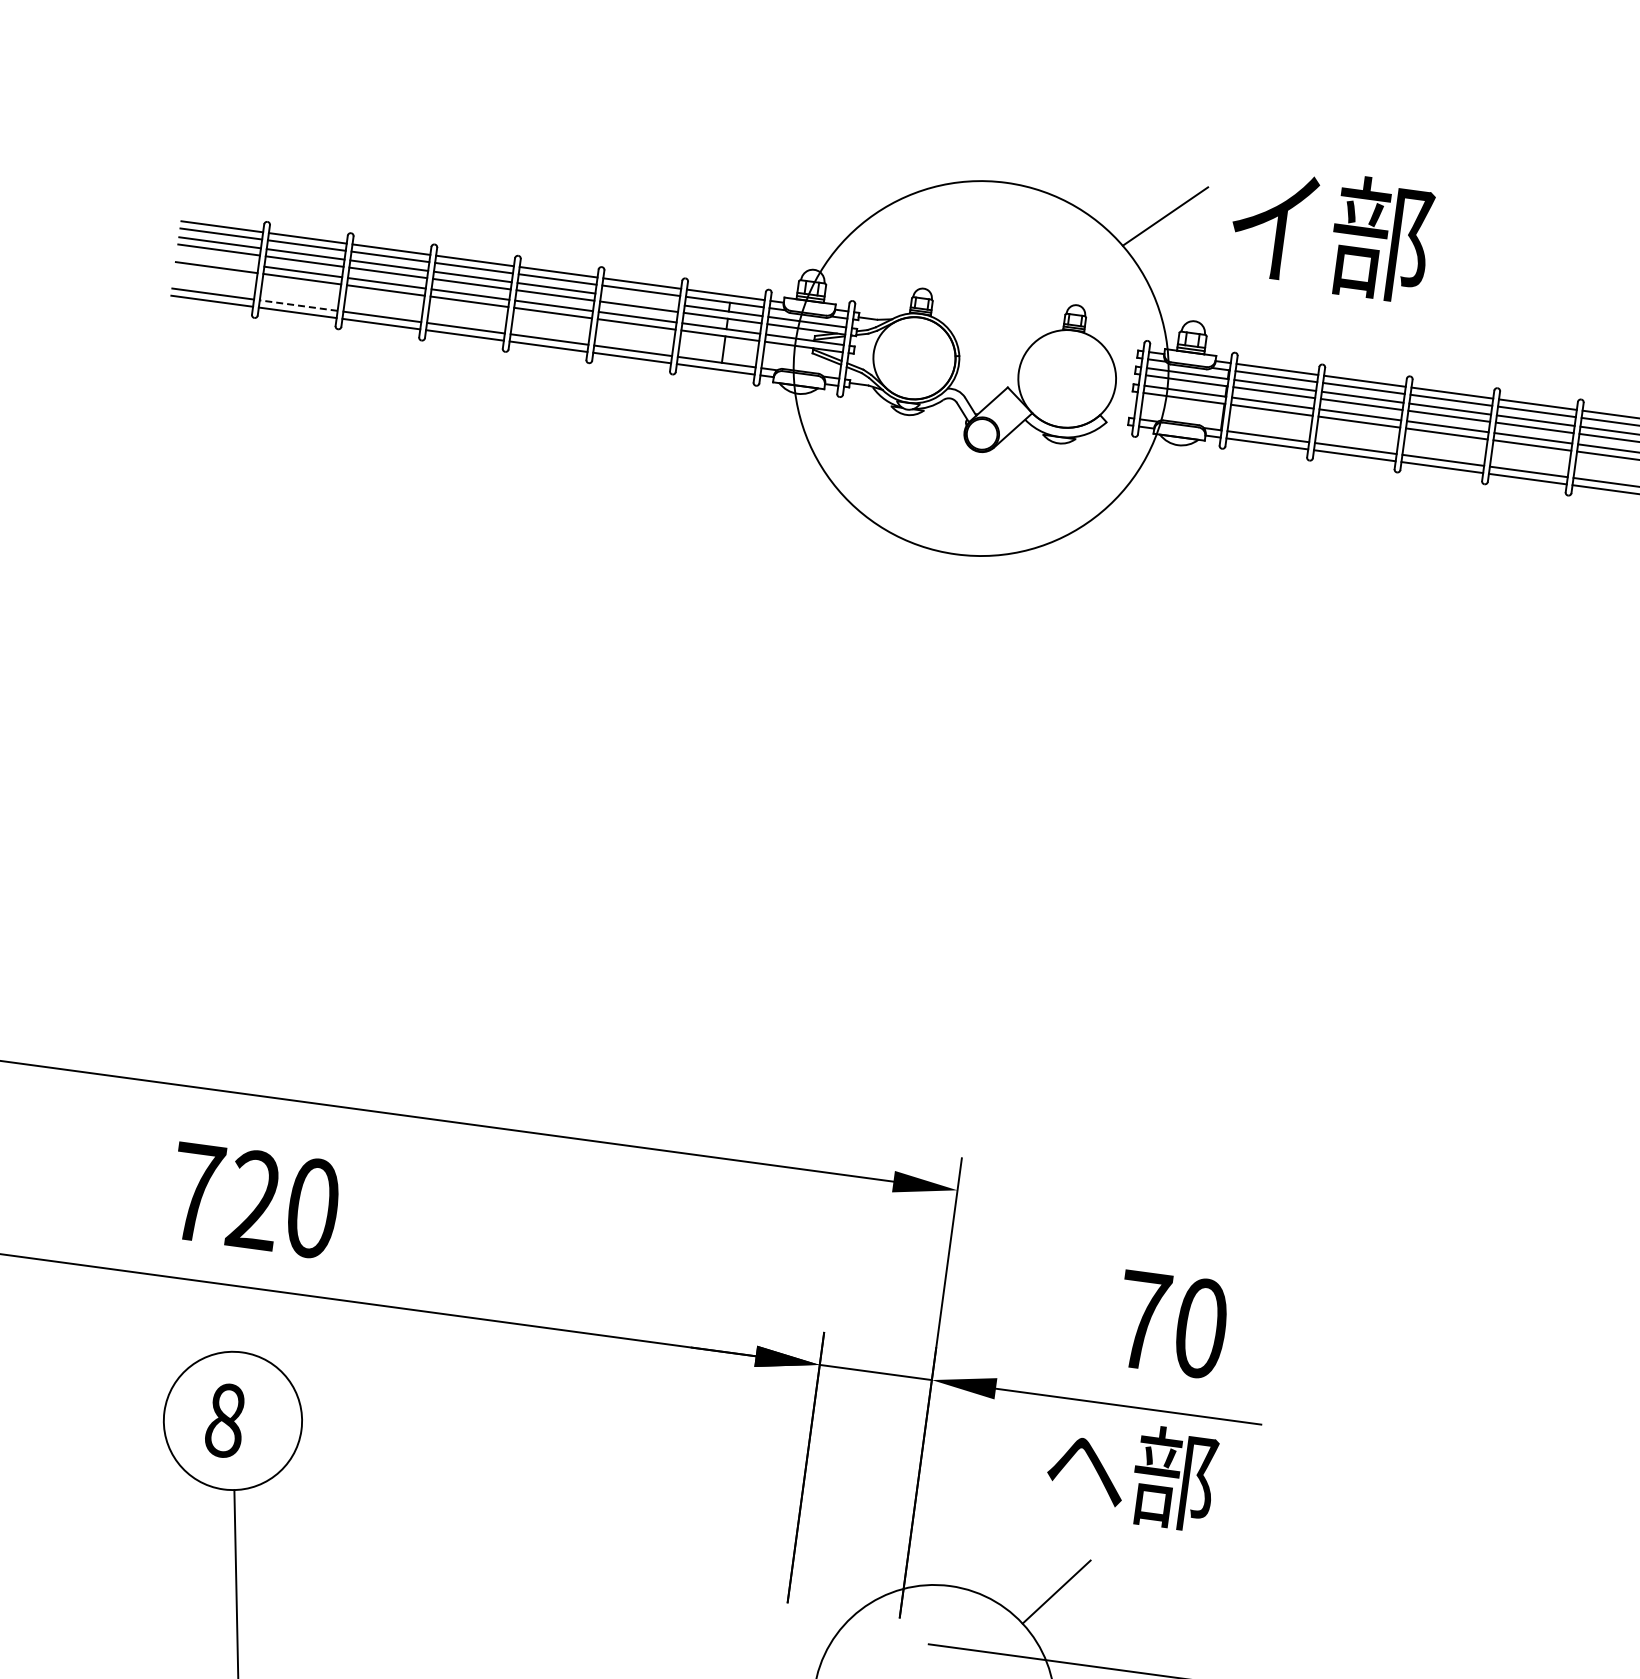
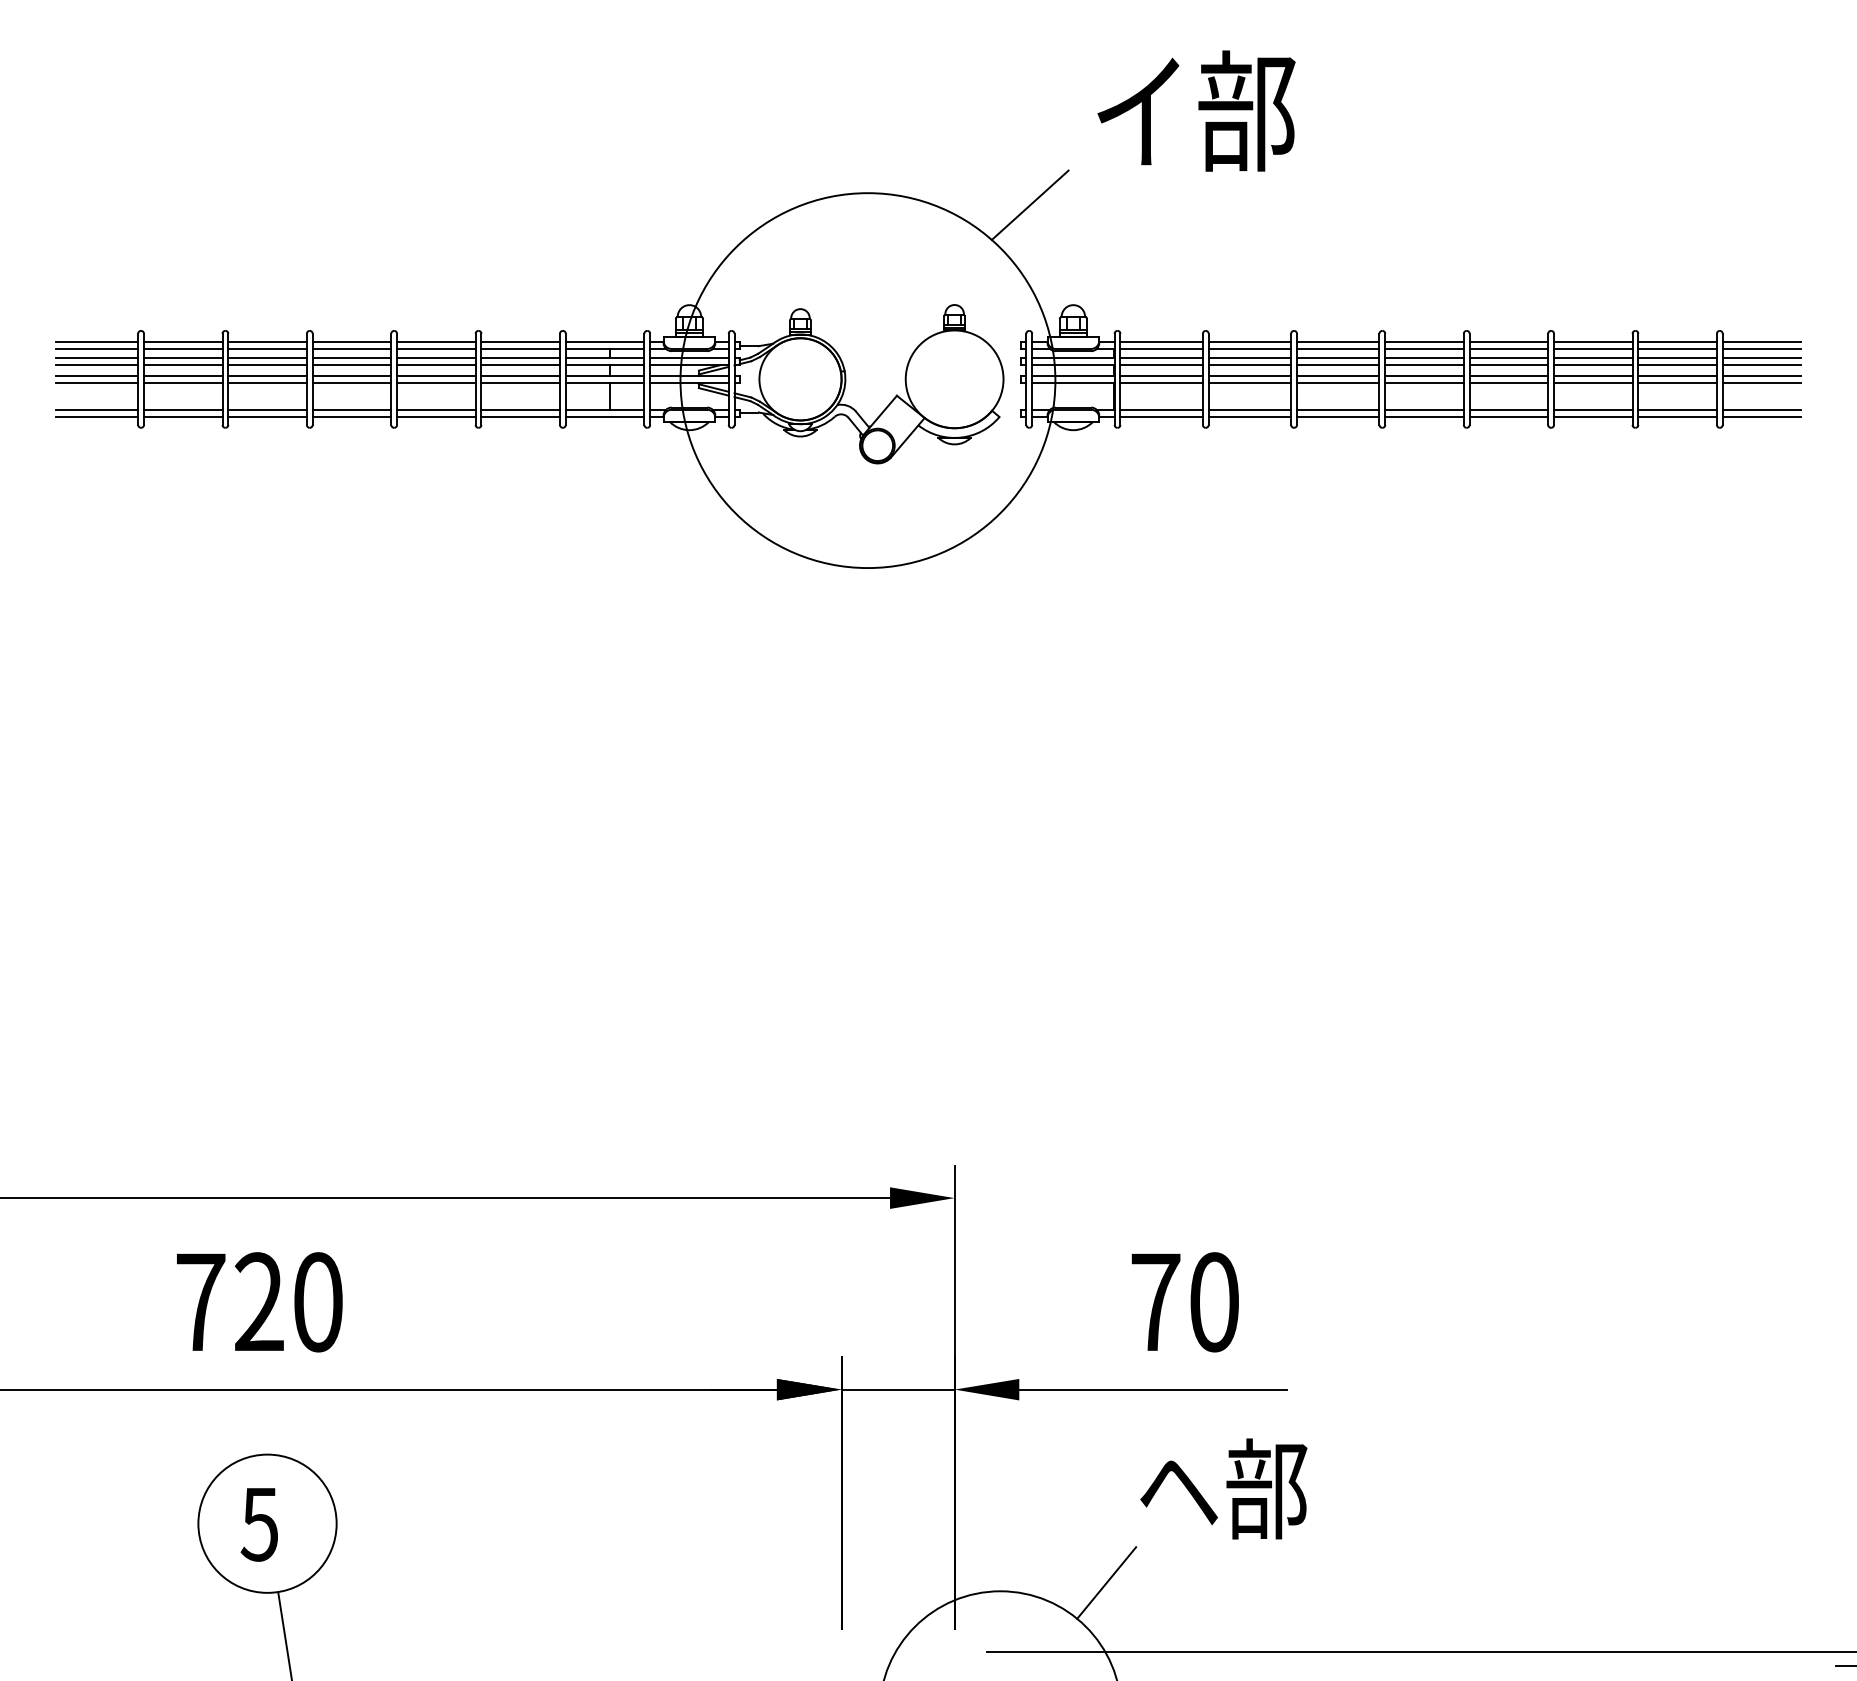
text: (1331, 232) -> (1196, 110), moved
line: (217, 260) -> (96, 375), added
line: (639, 299) -> (520, 357), added
line: (298, 305) -> (182, 409), dashed -> solid
text: (224, 1420) -> (259, 1524), 8 -> 5
text: (1131, 1472) -> (1223, 1488), moved

